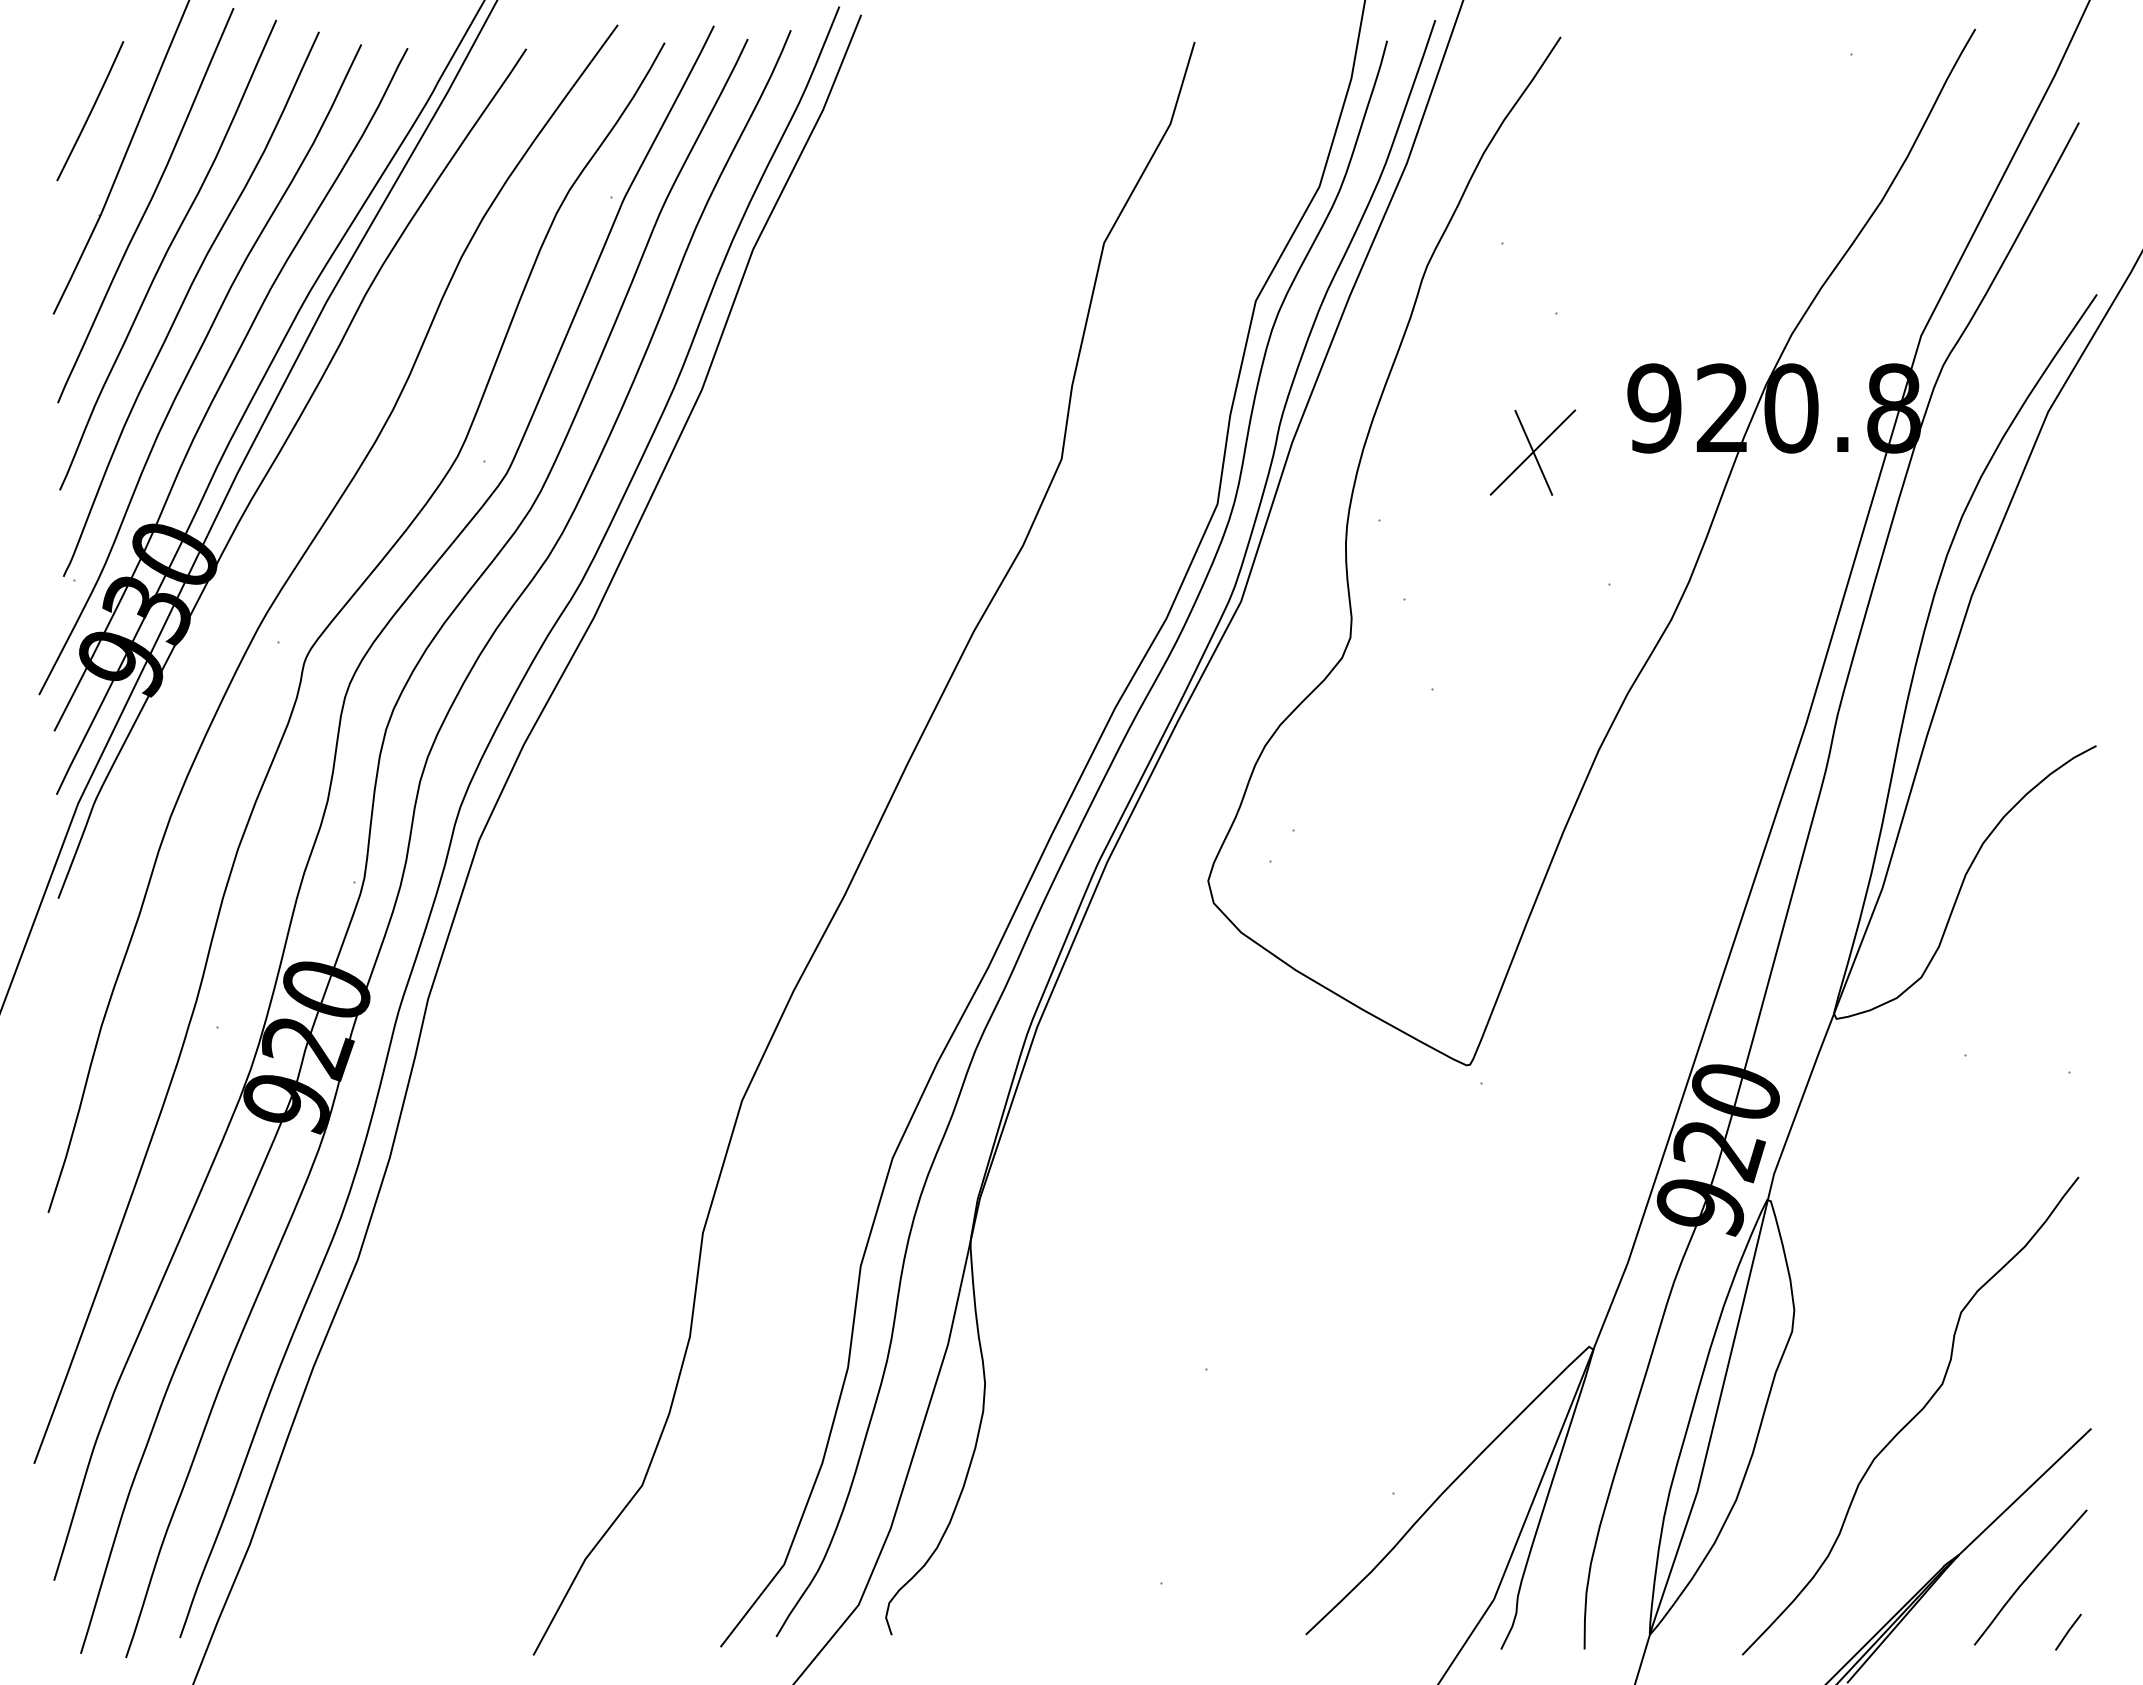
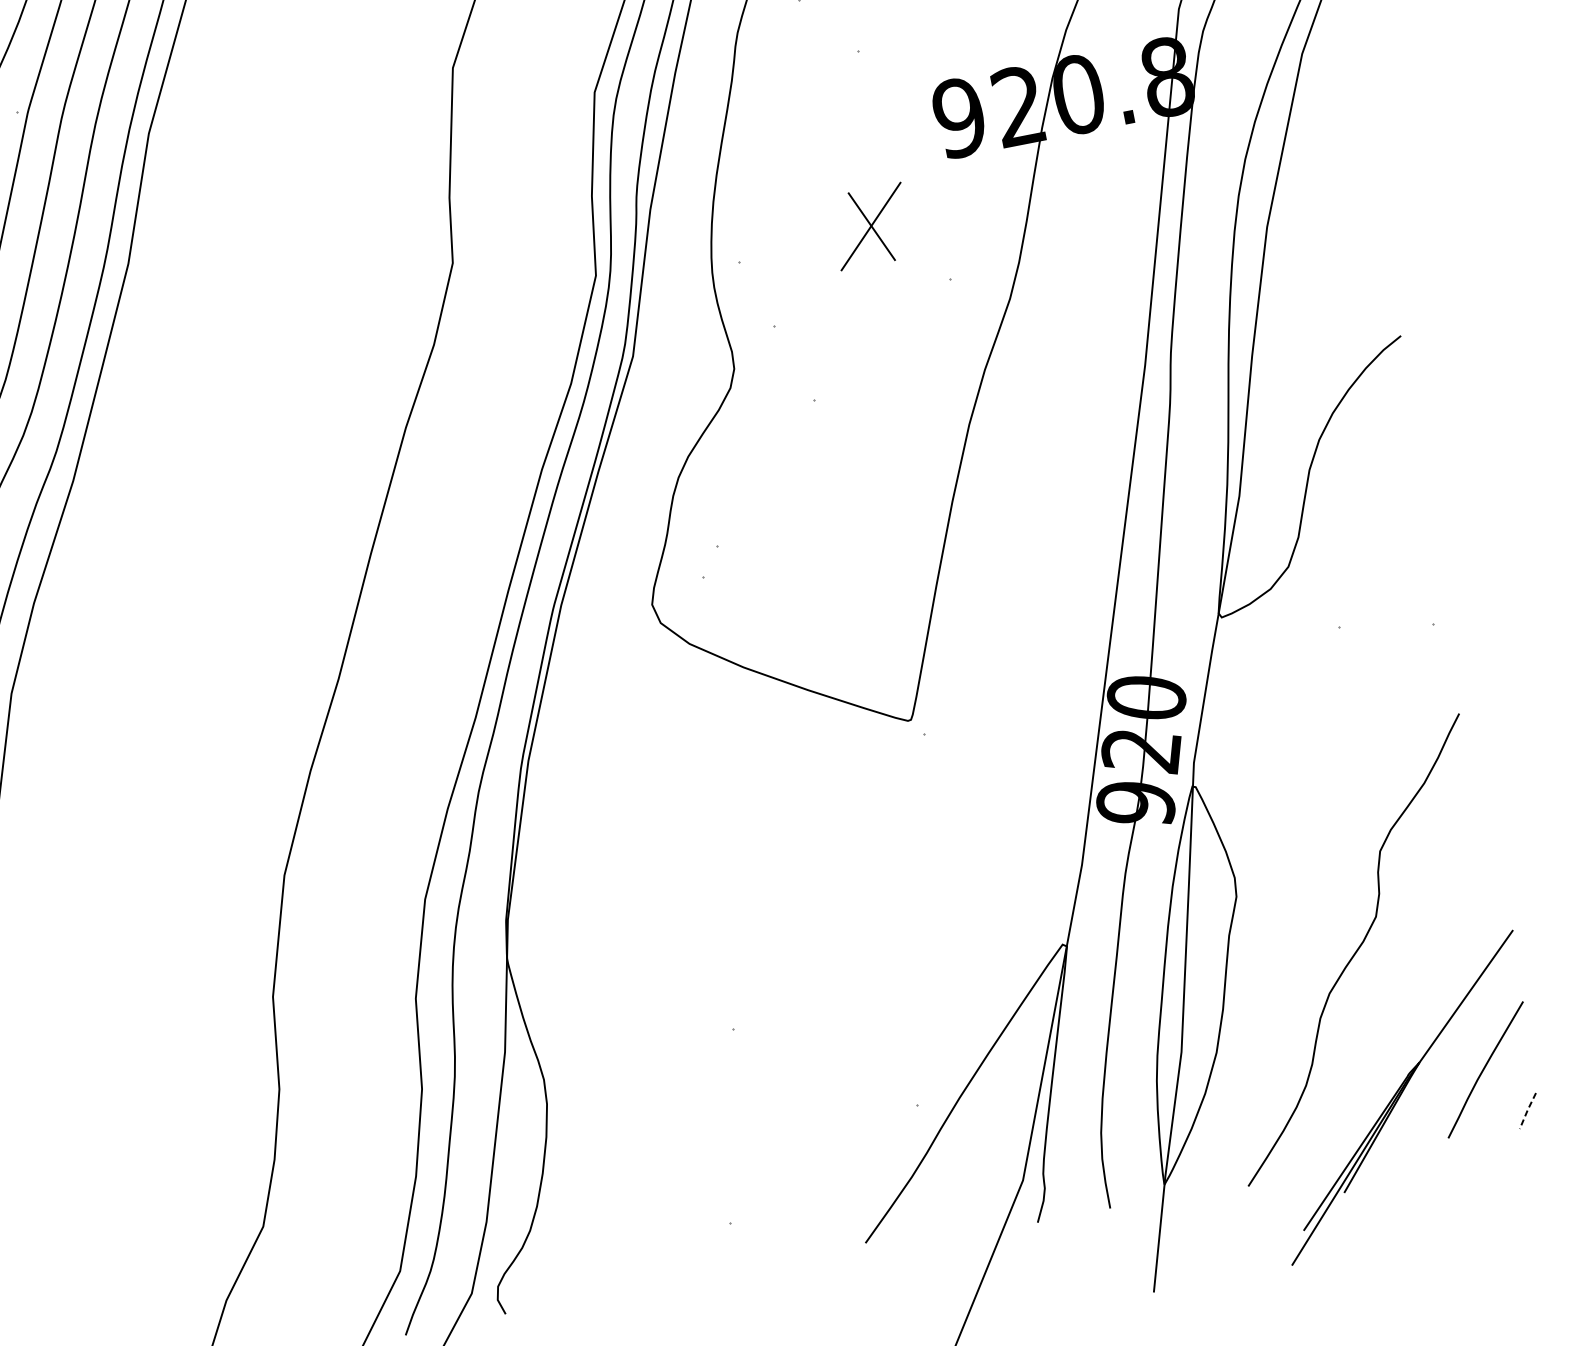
part: (1532, 452) -> (870, 226), moved
line: (2068, 1631) -> (1527, 1110), solid -> dashed

